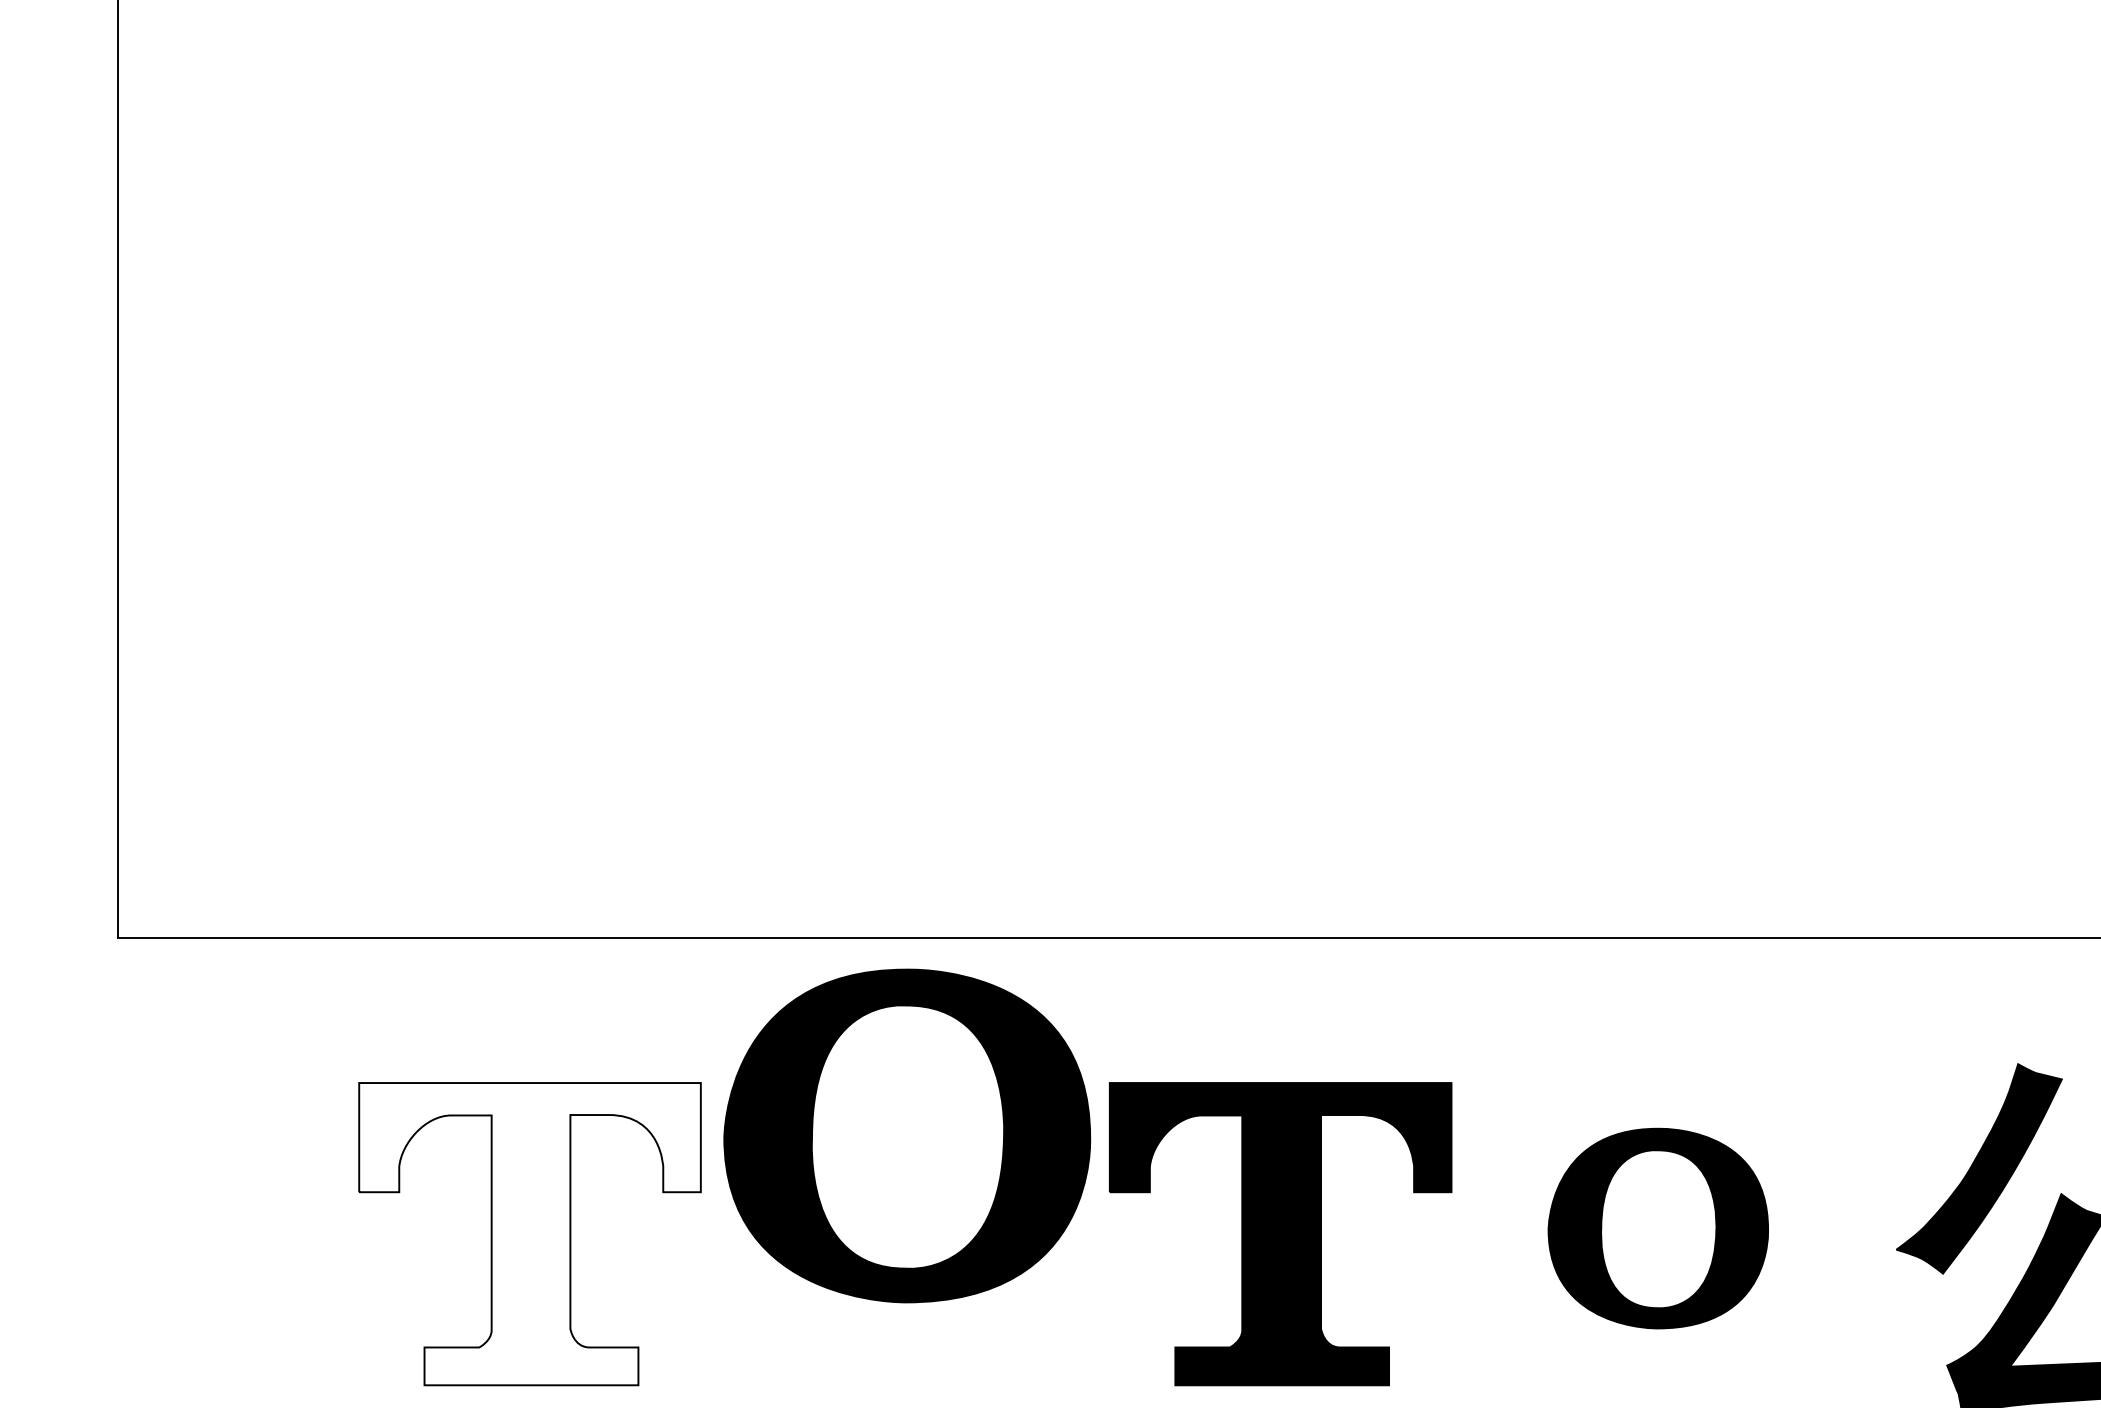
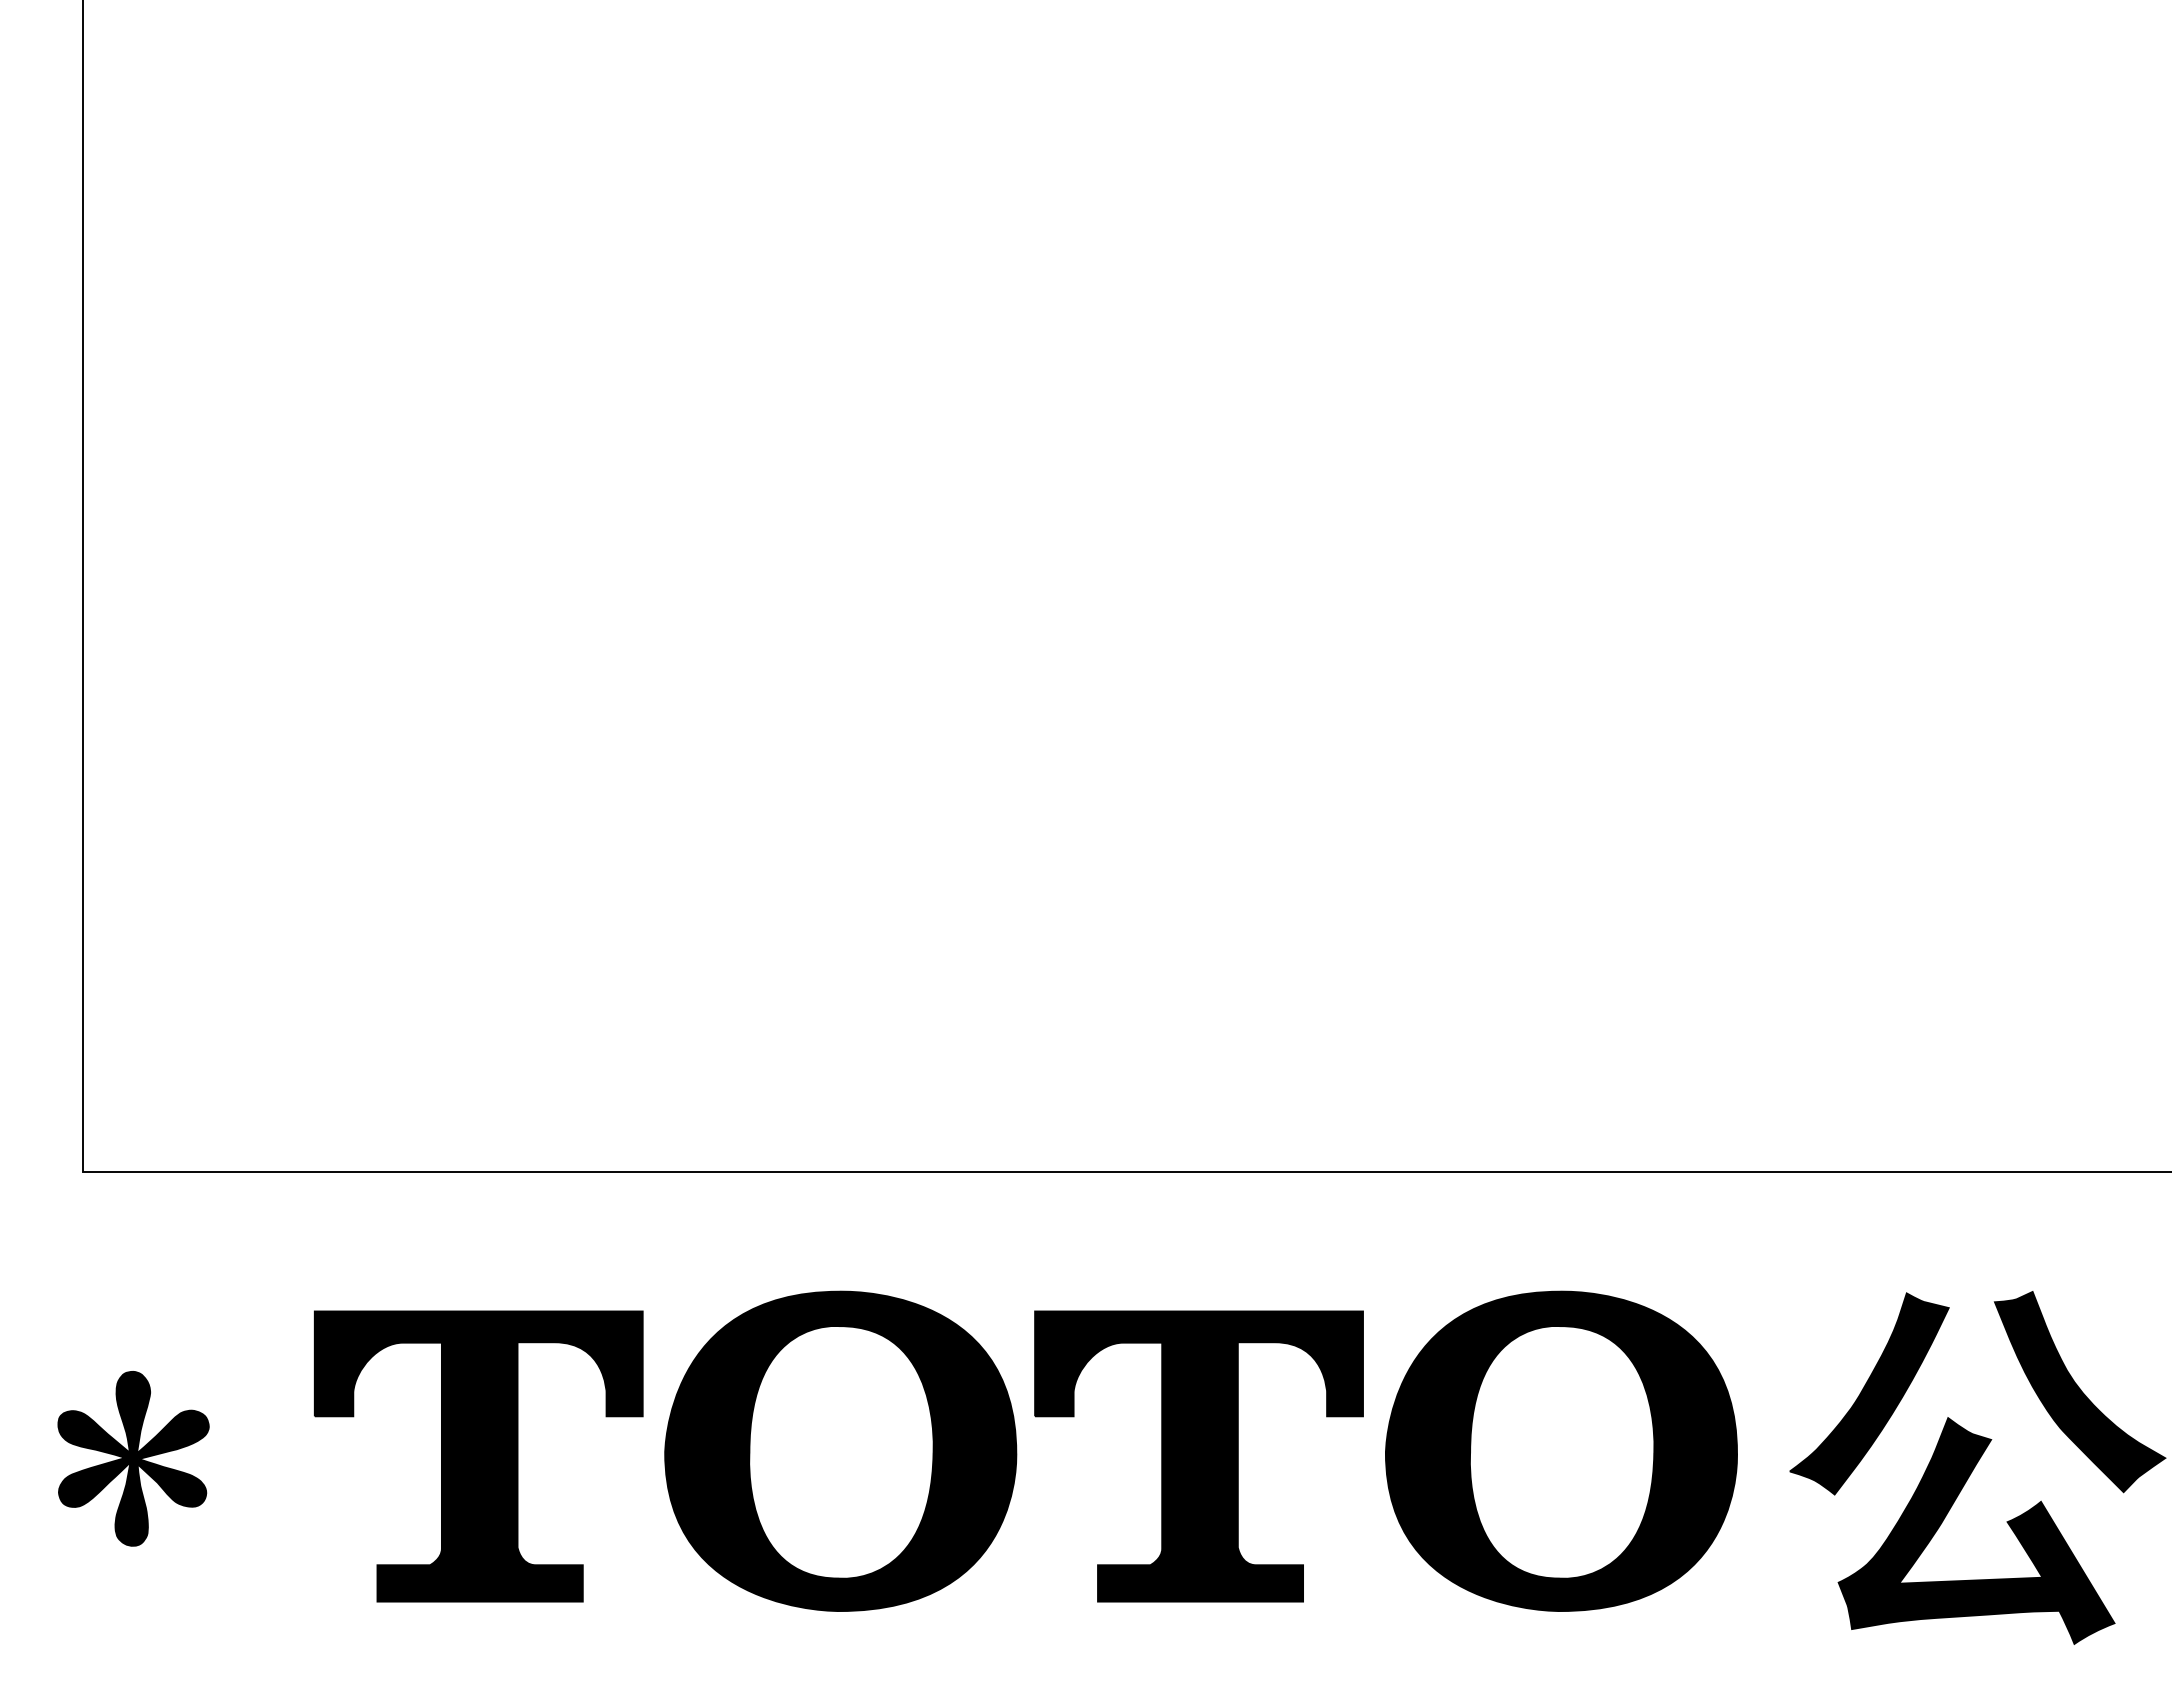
part: (907, 1135) -> (840, 1450), moved
part: (1658, 1227) -> (1561, 1450), size x1.67
fill: (529, 1234) -> (478, 1456), added
part: (170, 1236) -> (133, 1458), added

